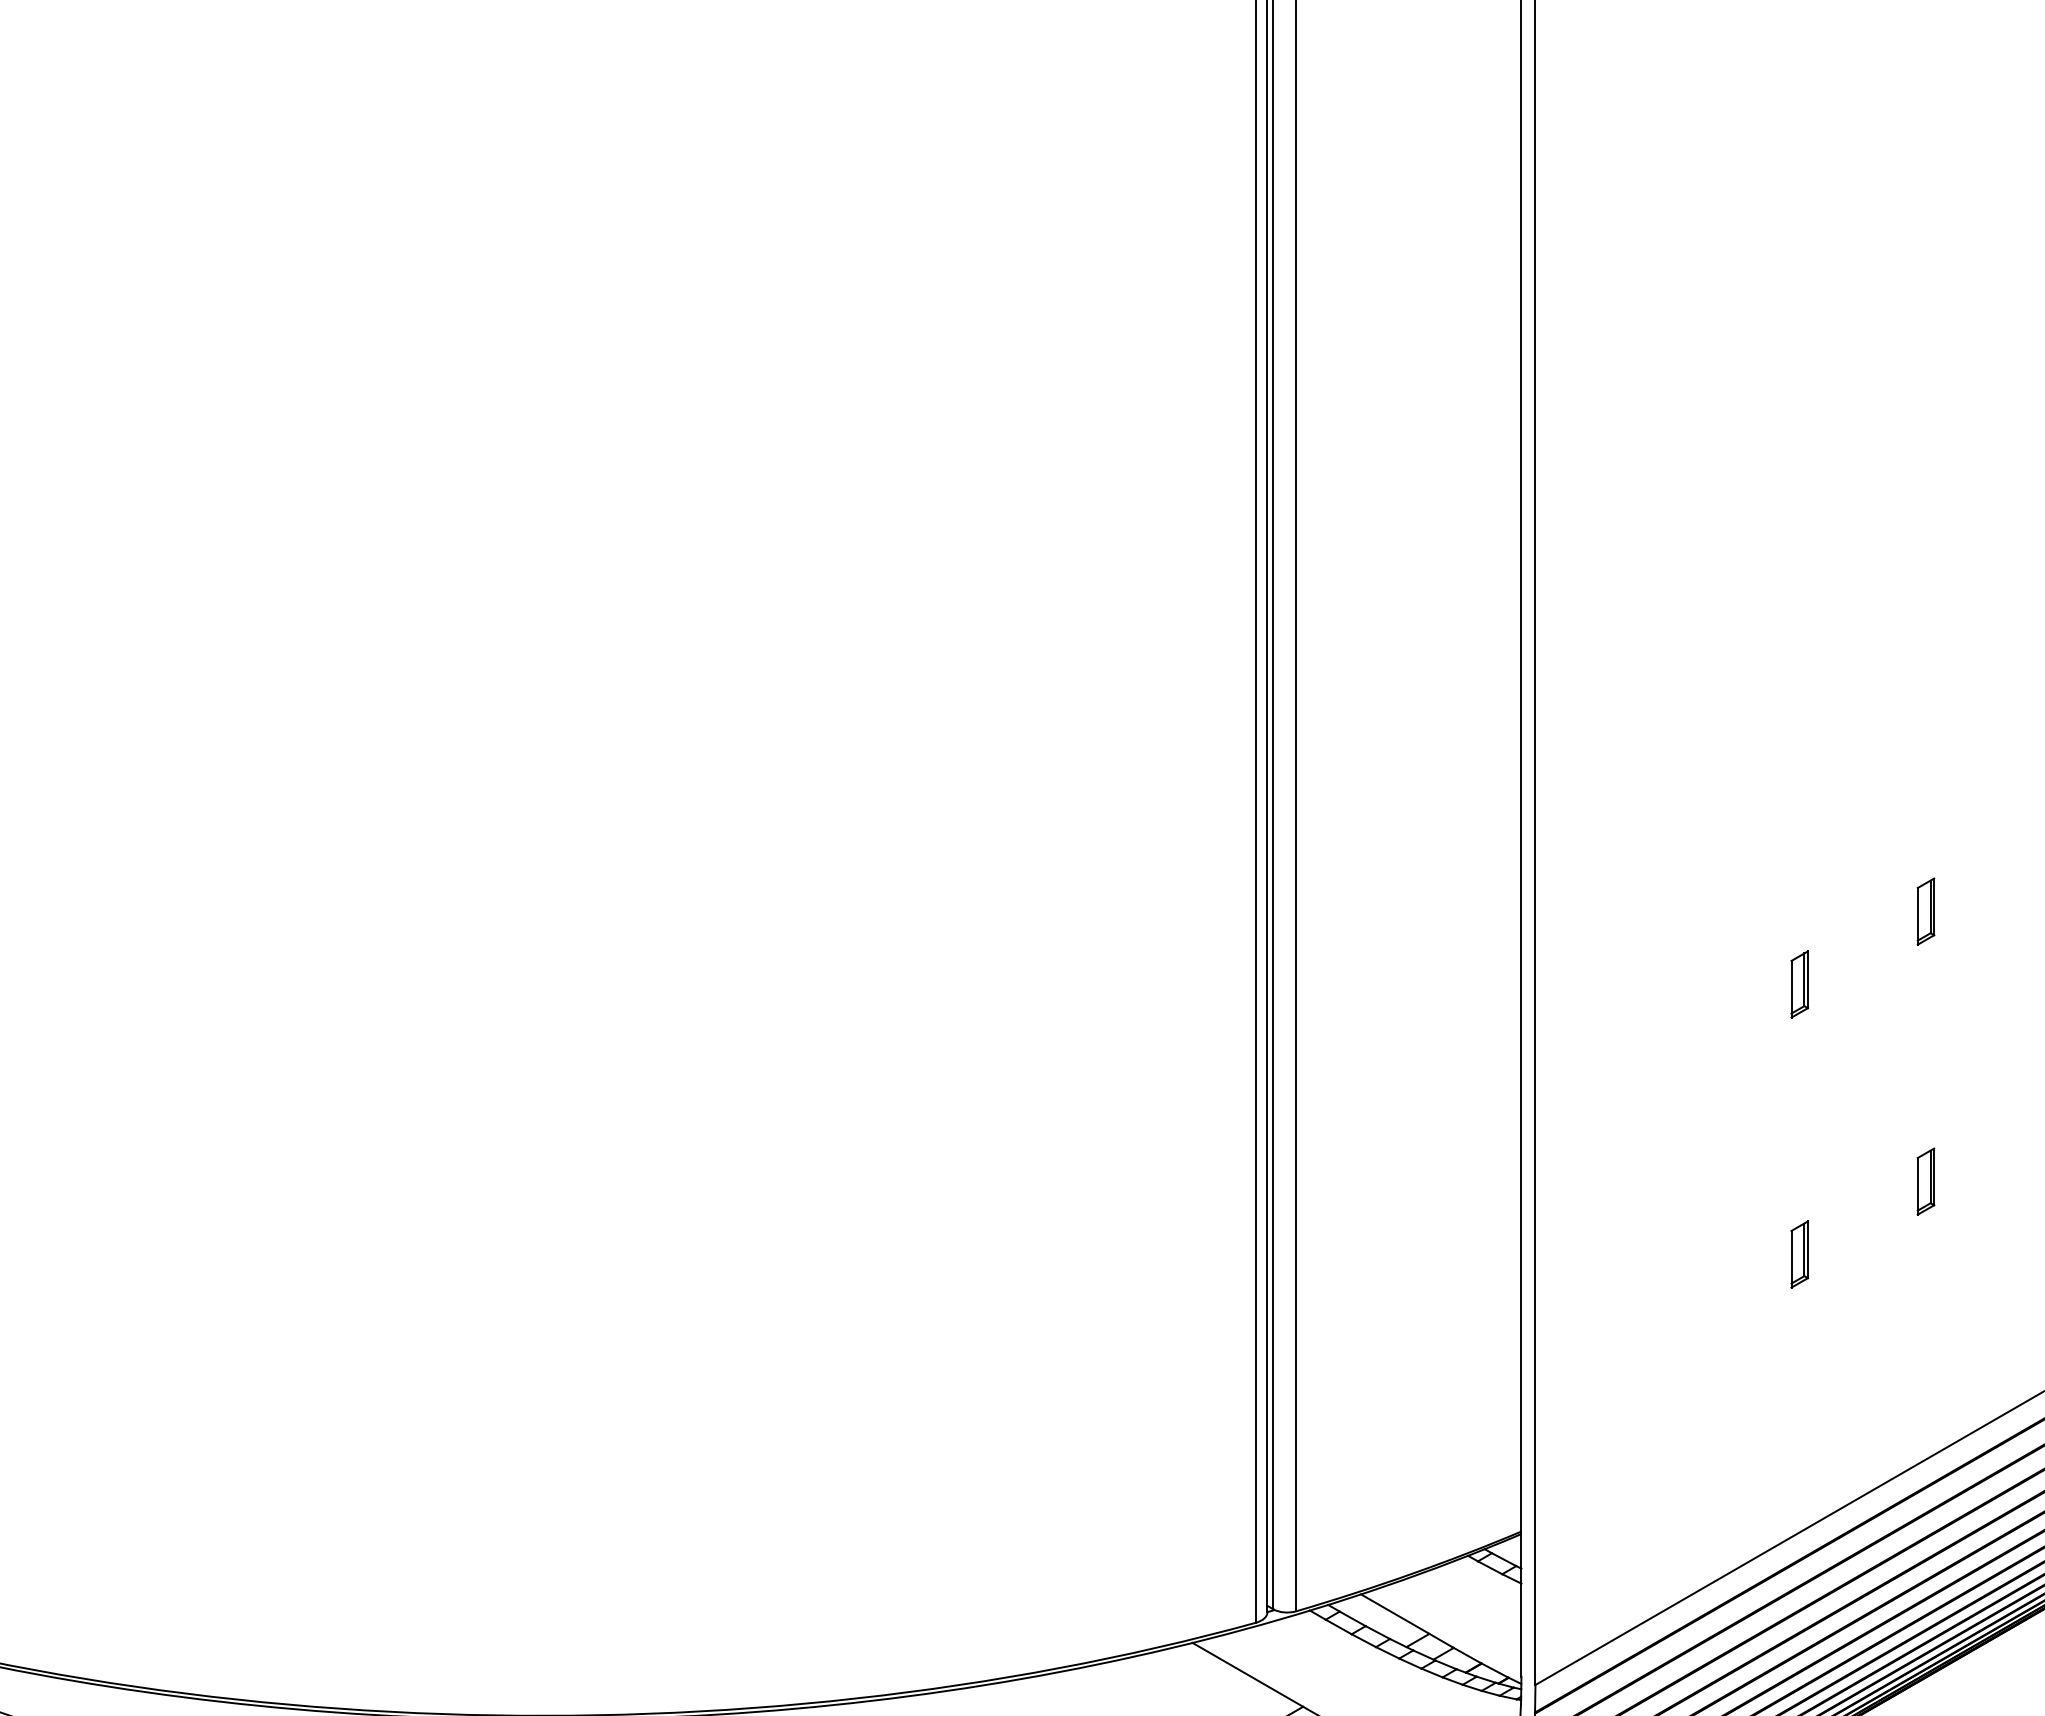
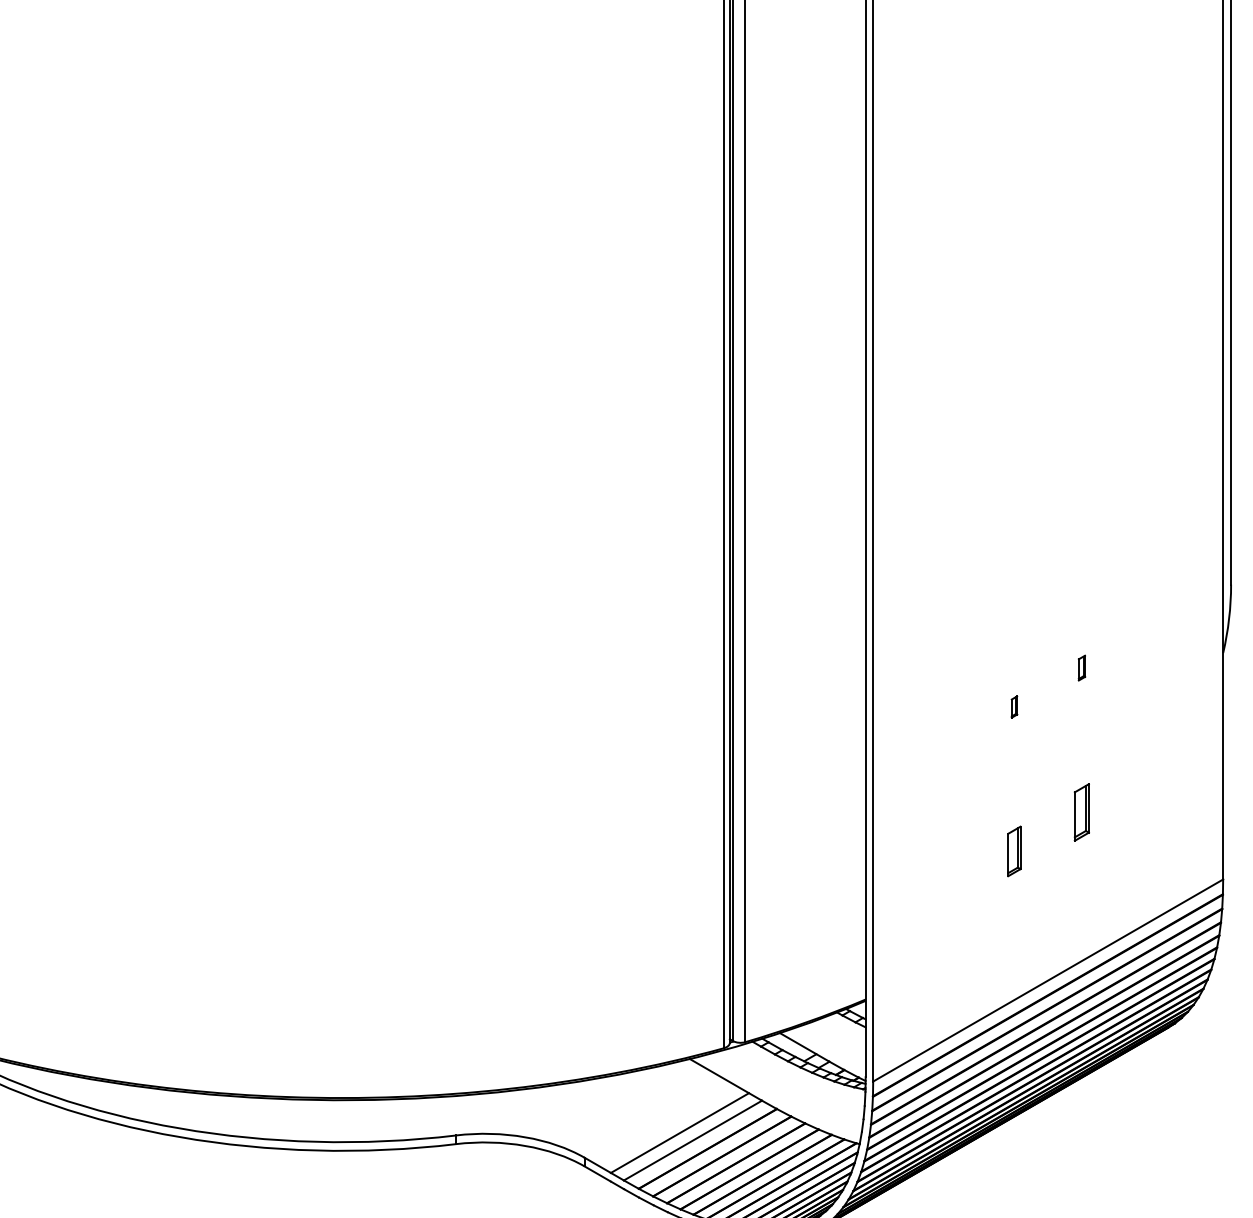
part: (1925, 910) -> (1081, 667), size x0.7
part: (1799, 983) -> (1014, 706), size x0.6
part: (1925, 1181) -> (1081, 812), size x1.6
part: (1799, 1254) -> (1014, 851), size x1.4

